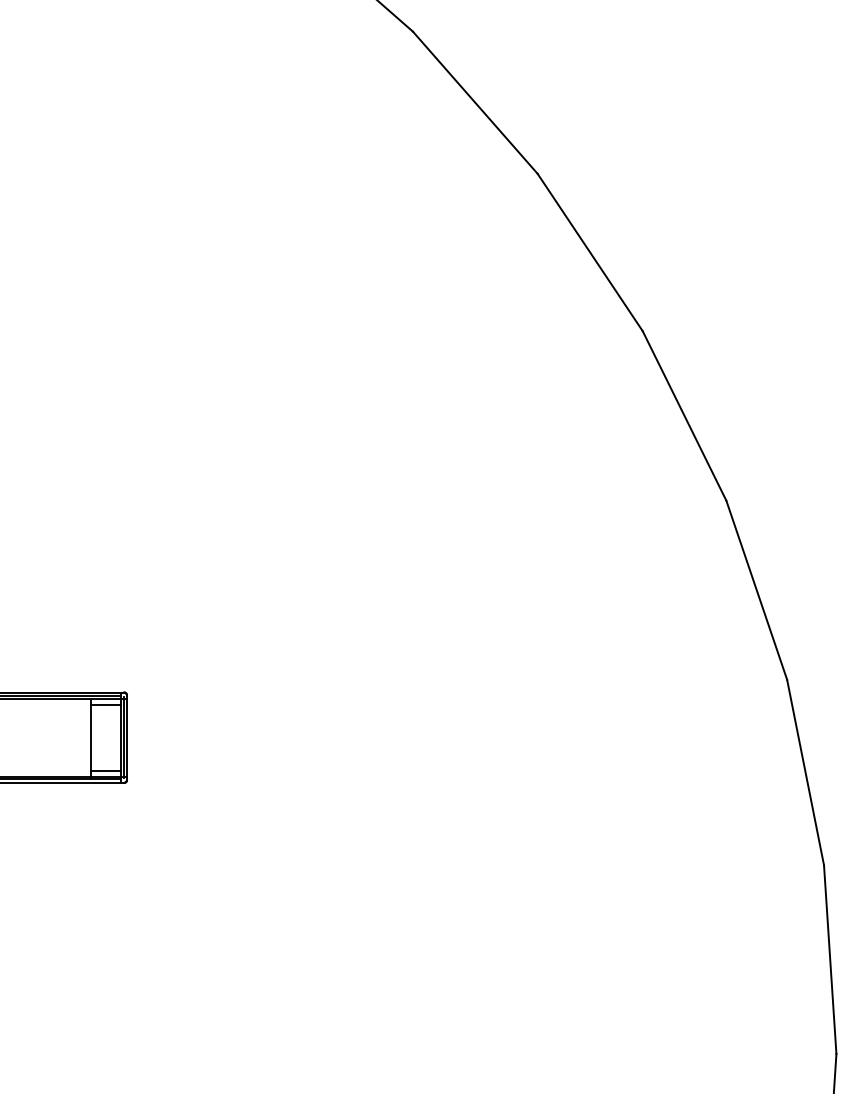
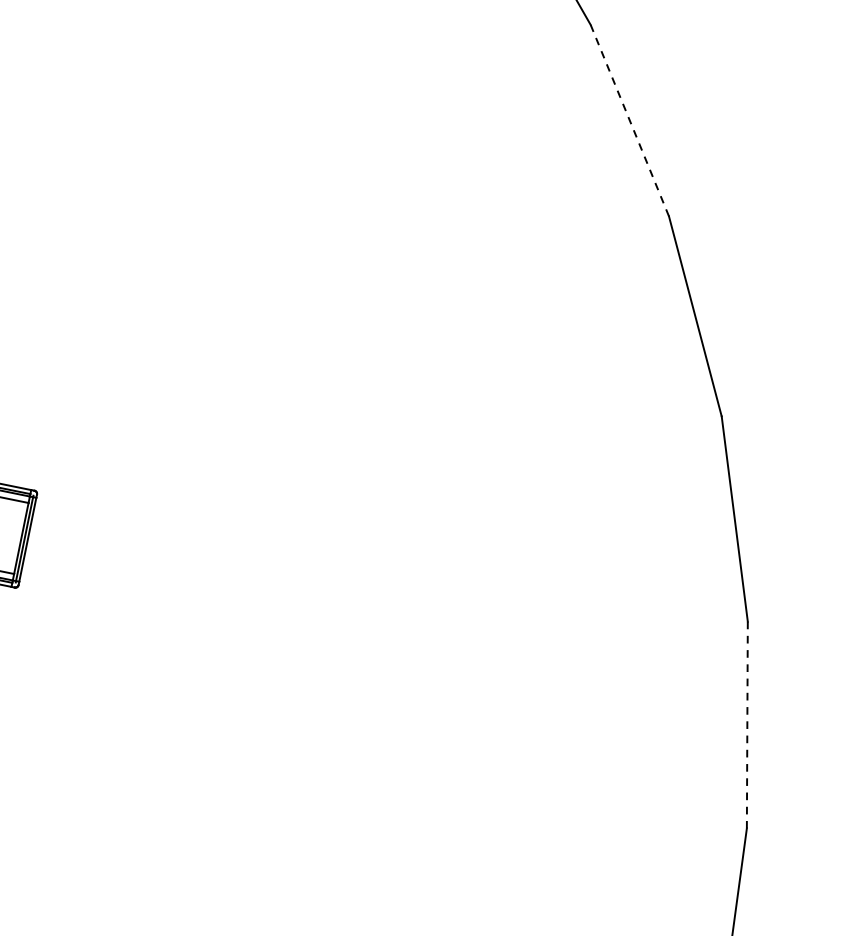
line: (590, 252) -> (630, 120), solid -> dashed
line: (805, 772) -> (747, 724), solid -> dashed

